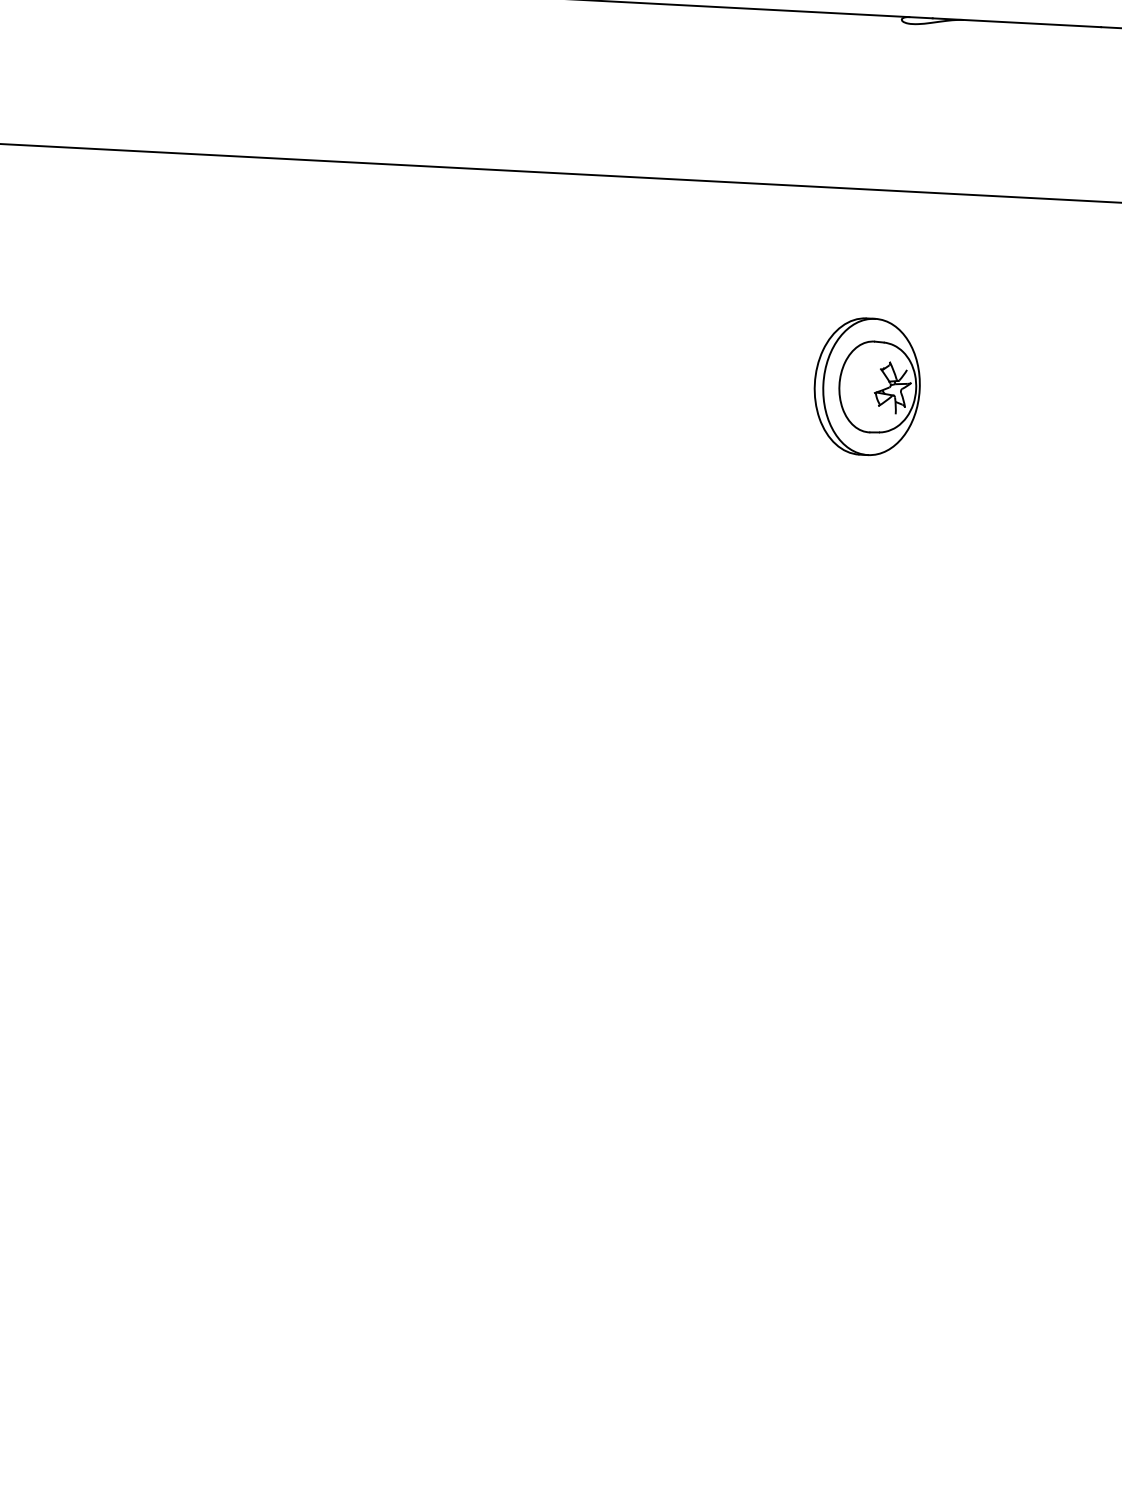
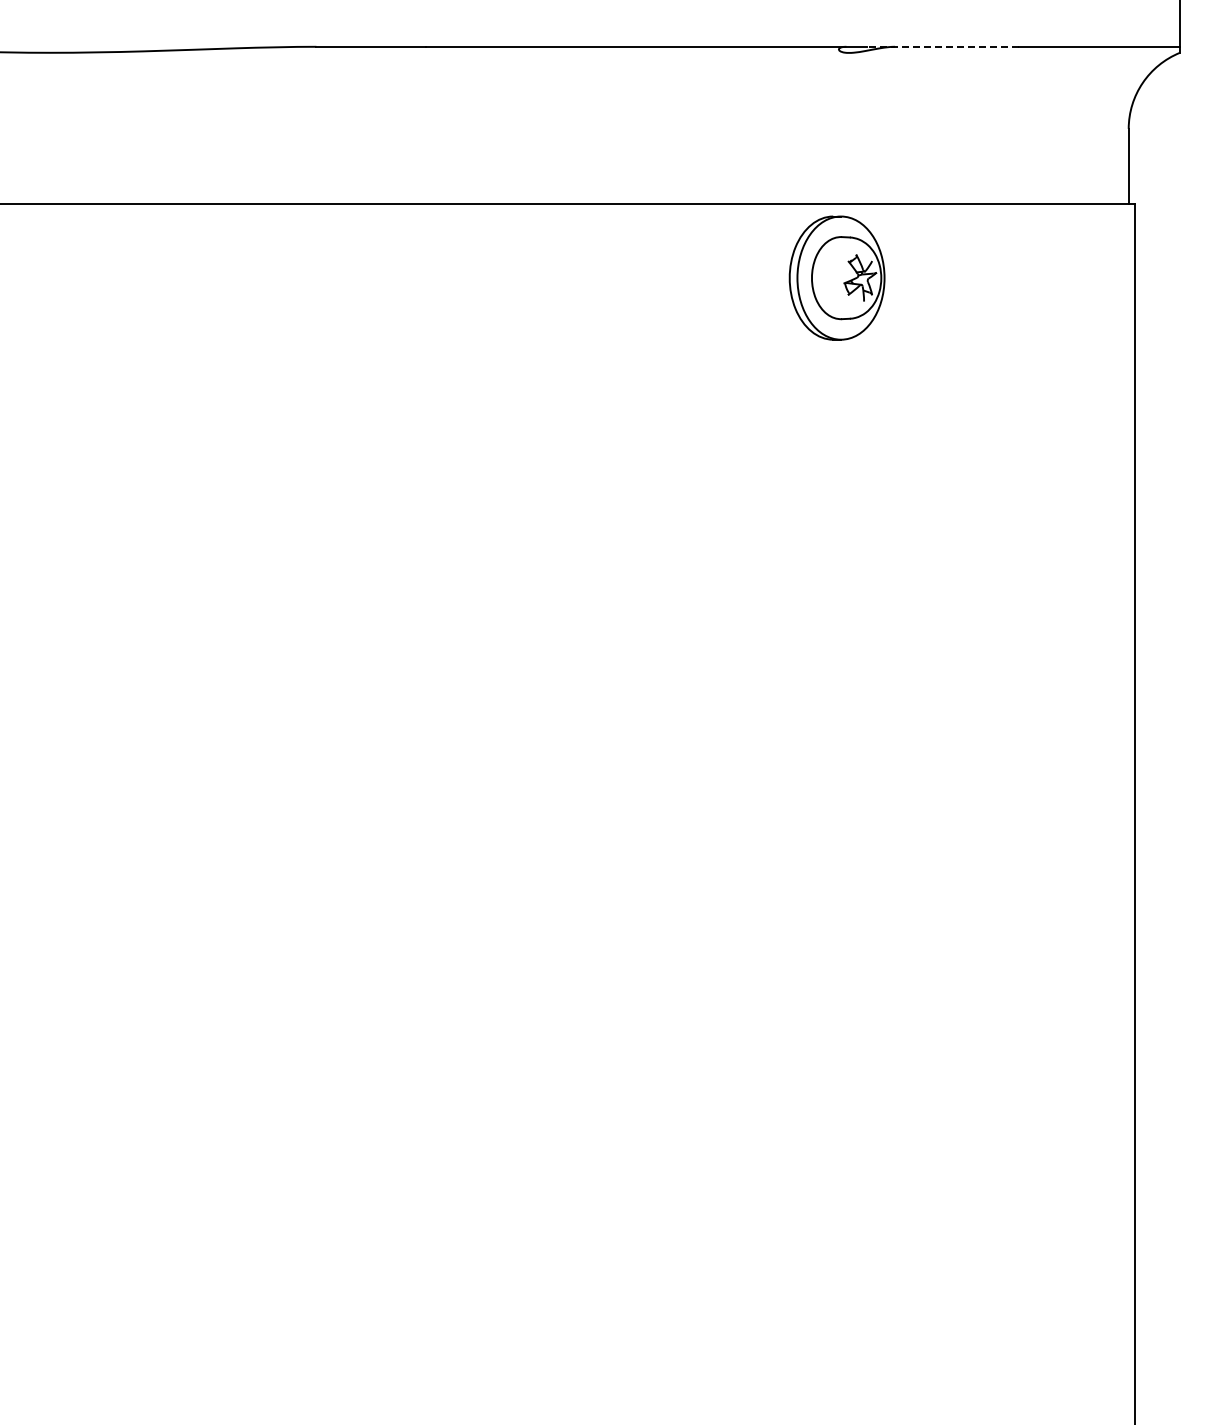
line: (1016, 22) -> (942, 46), solid -> dashed
part: (866, 386) -> (836, 277), moved

